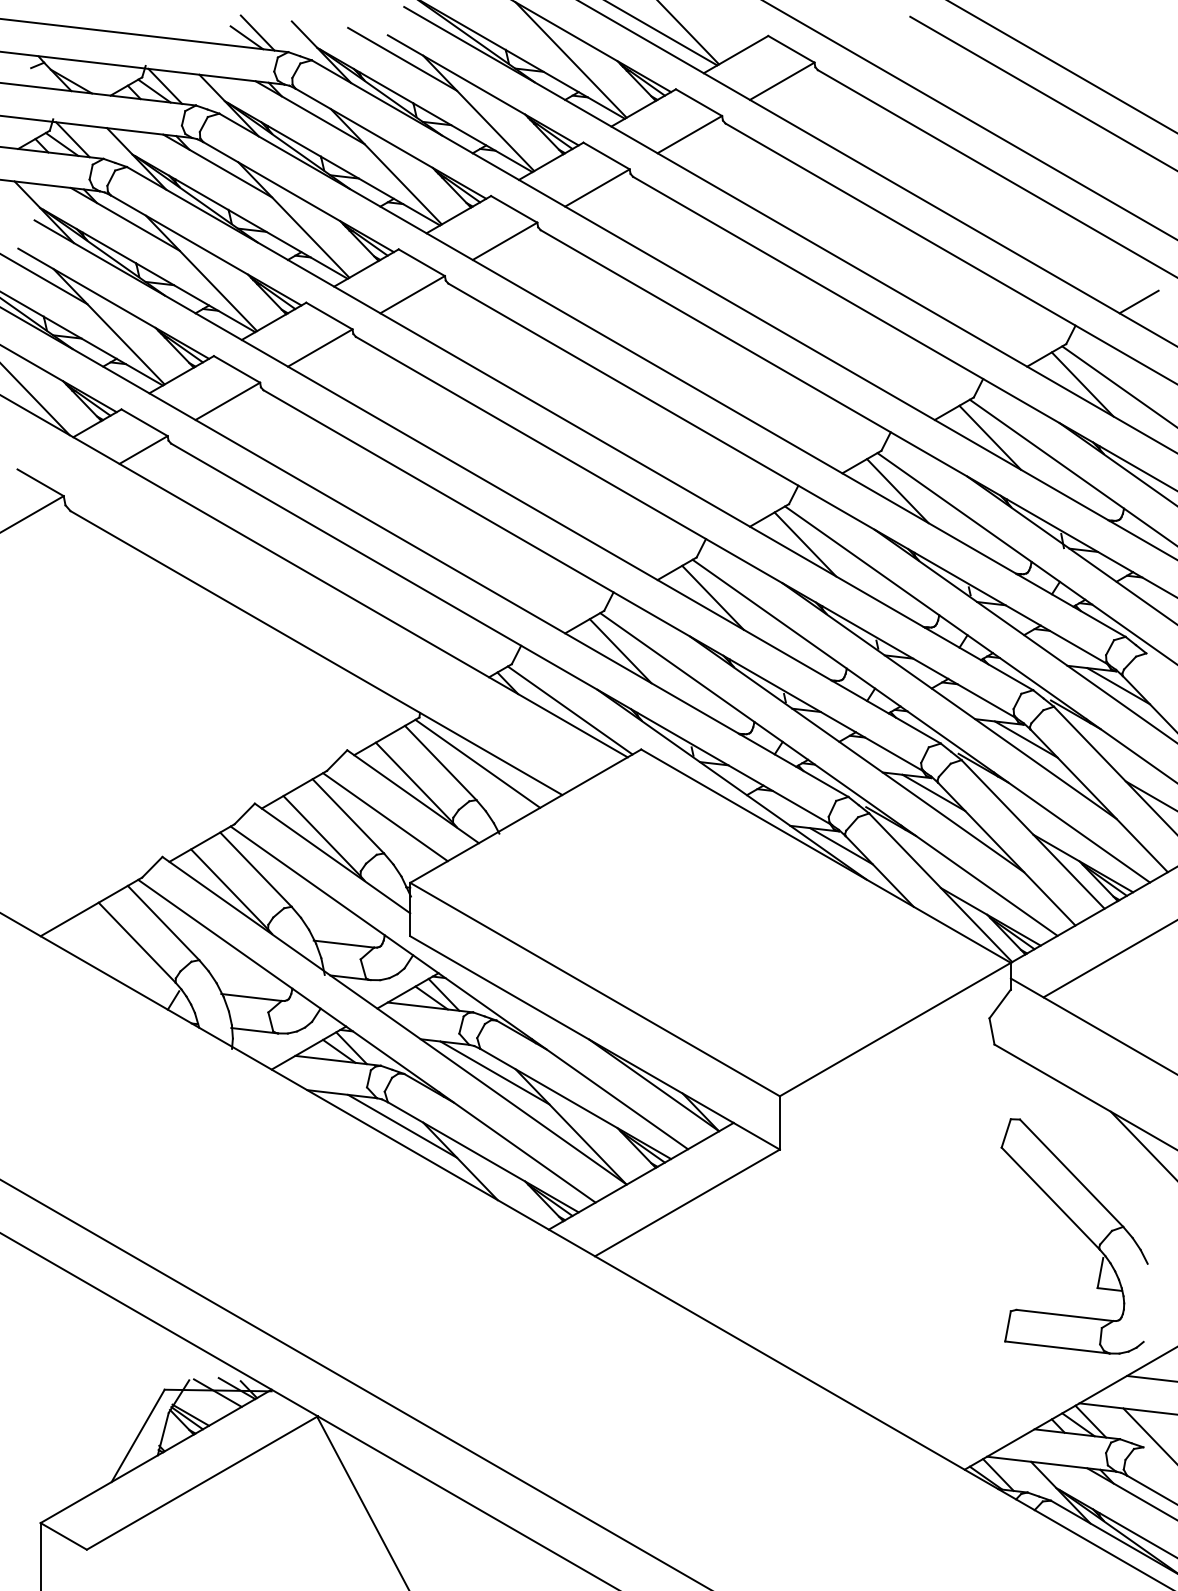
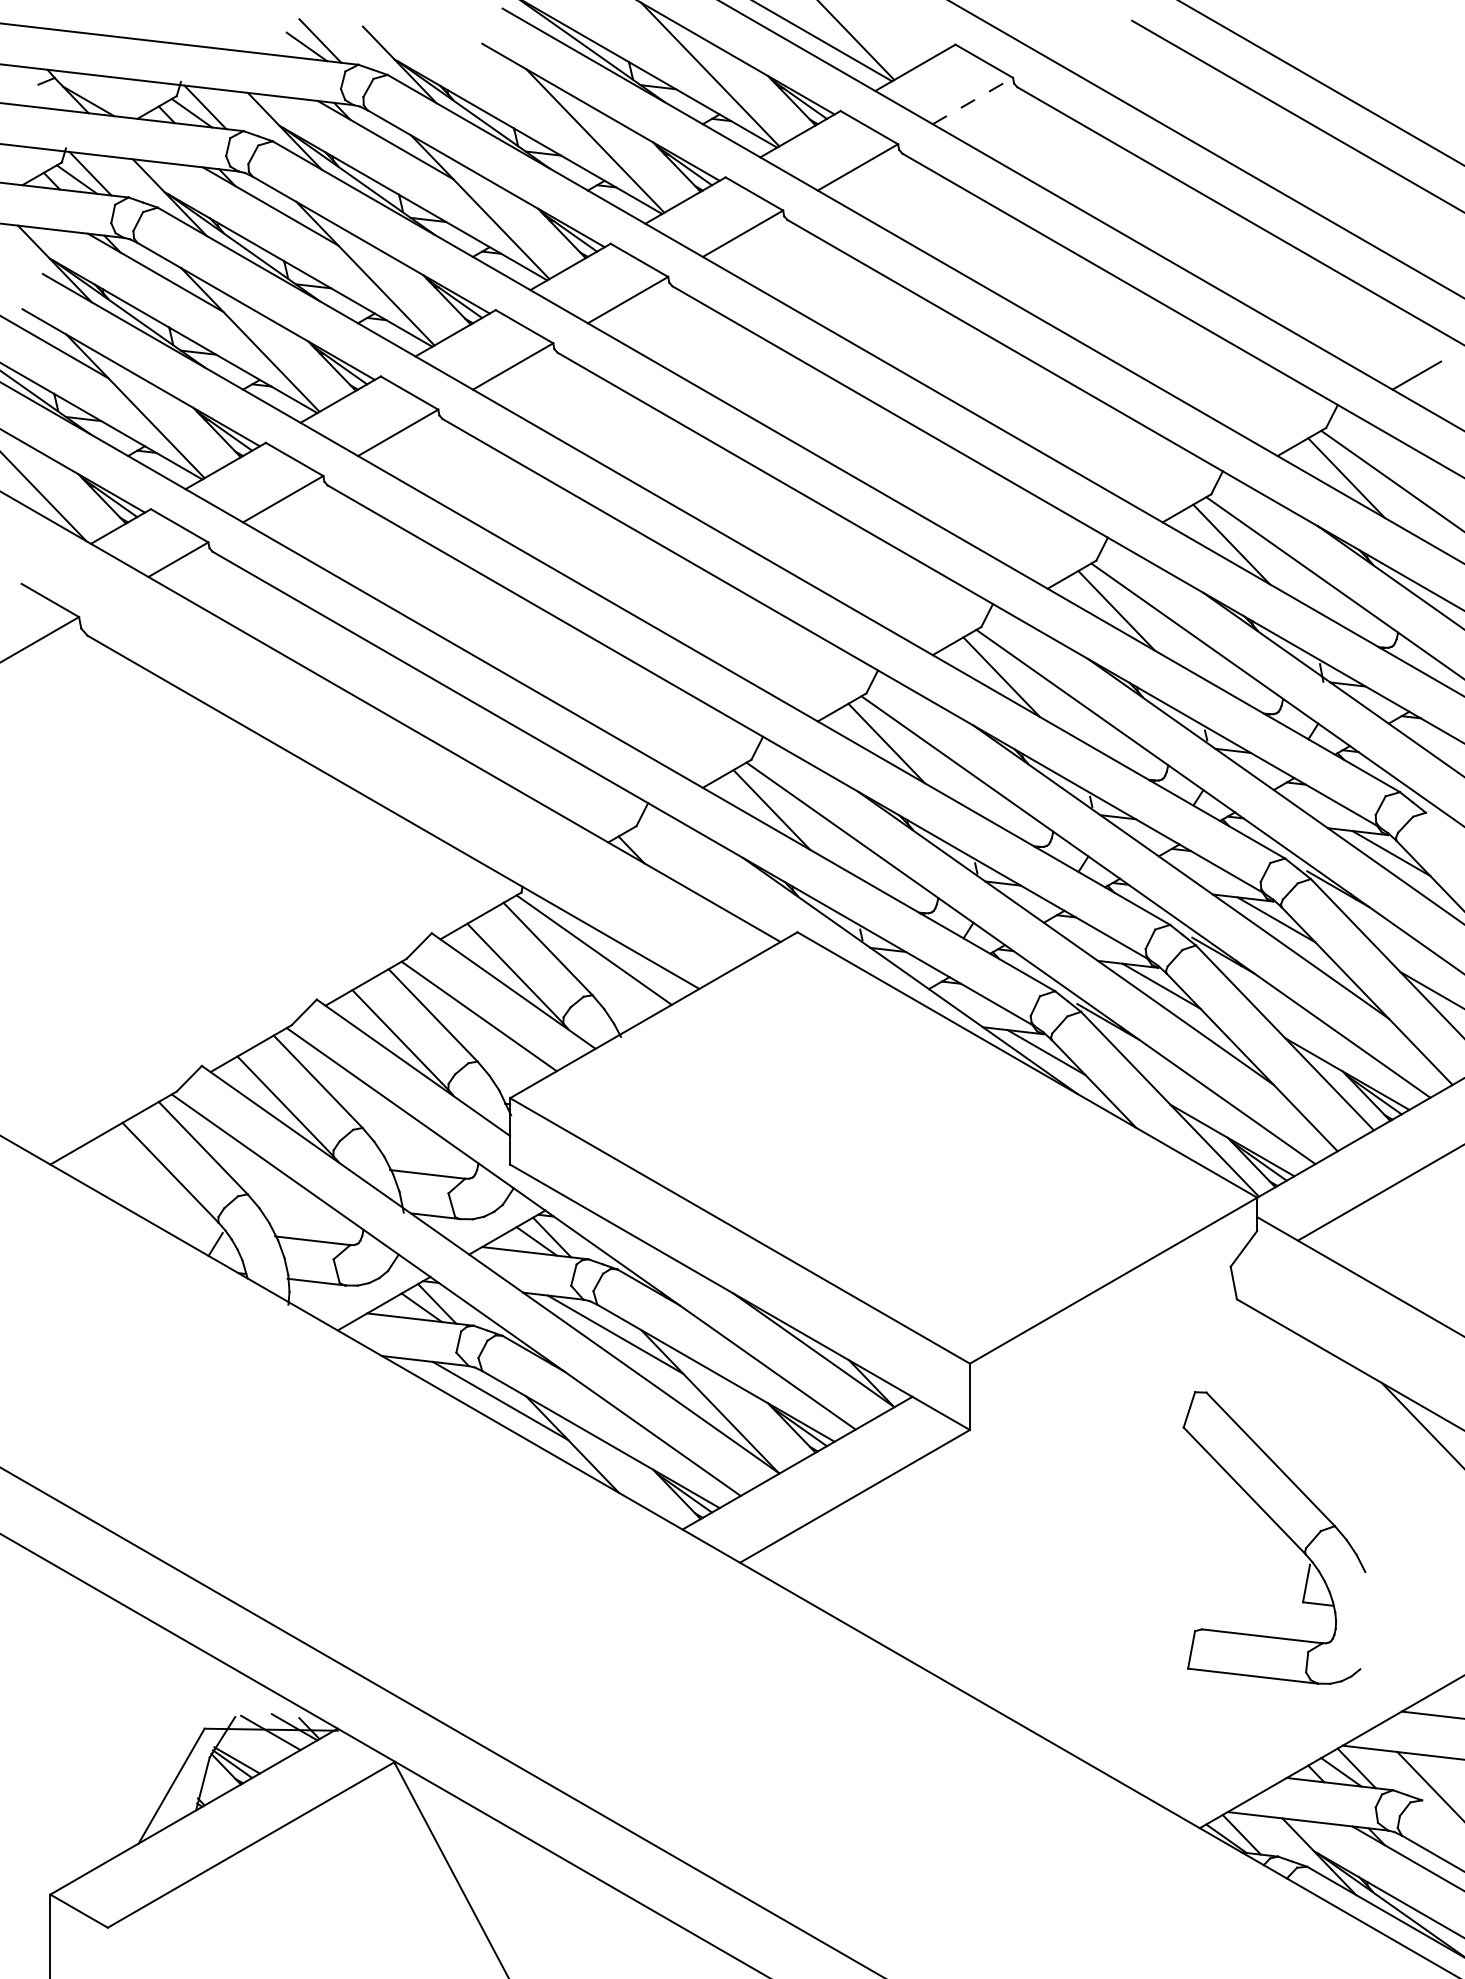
line: (402, 58) -> (500, 72), removed
line: (782, 81) -> (973, 101), solid -> dashed
line: (569, 710) -> (708, 883), removed
part: (1080, 1230) -> (1281, 1530), moved

